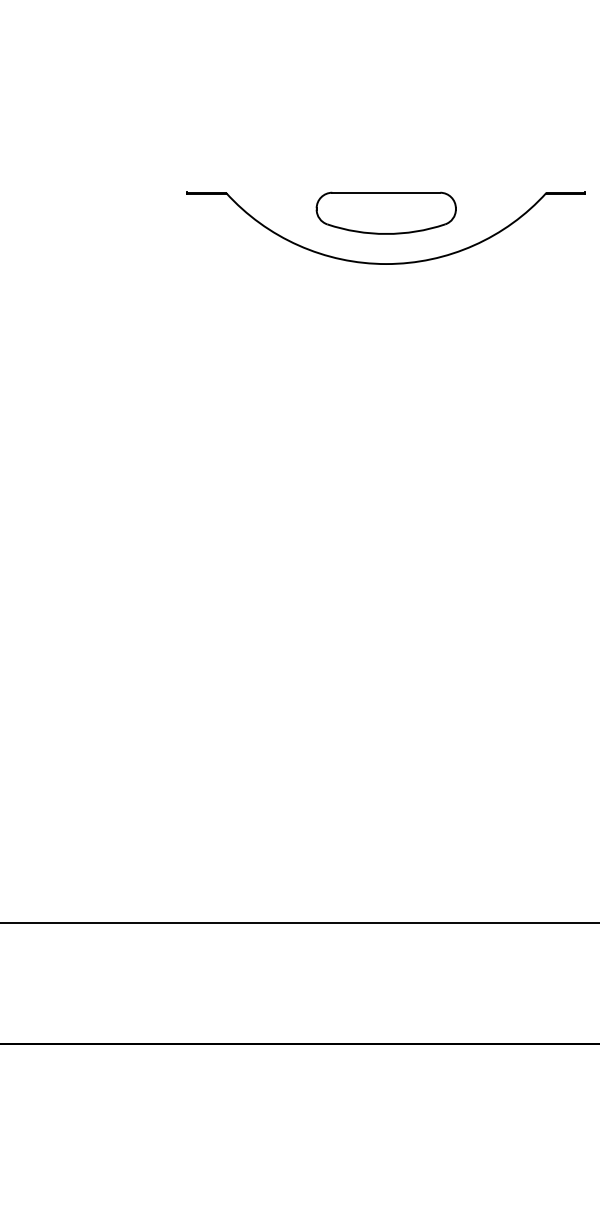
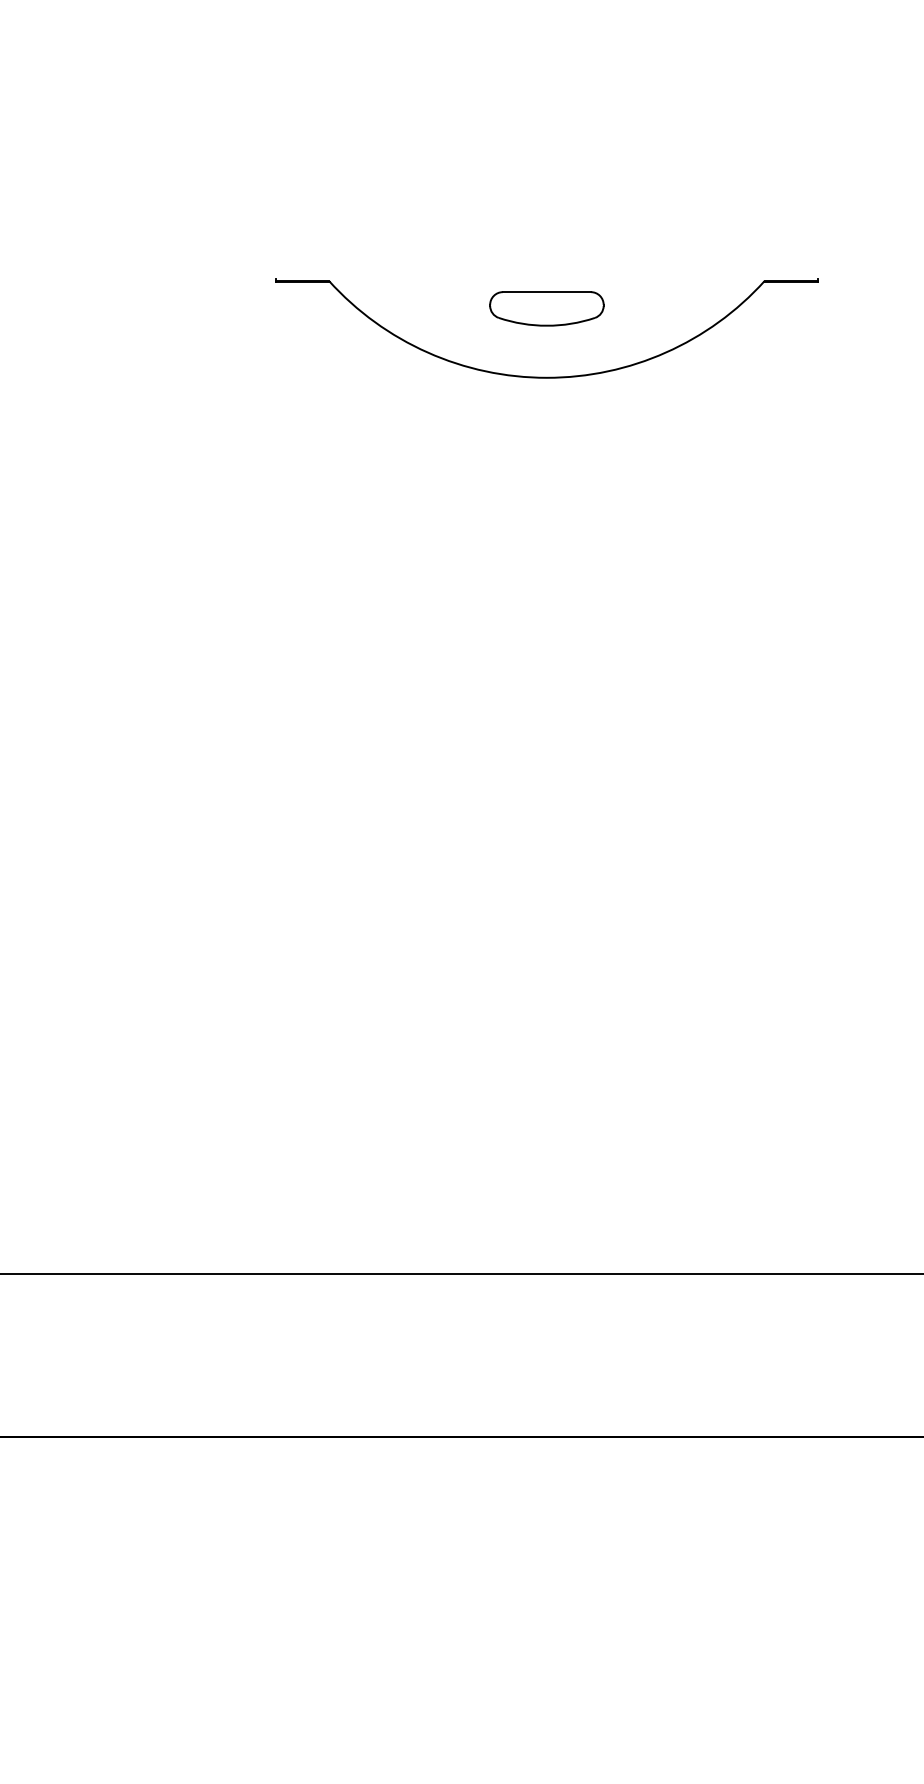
part: (386, 213) -> (546, 308), size x0.6

